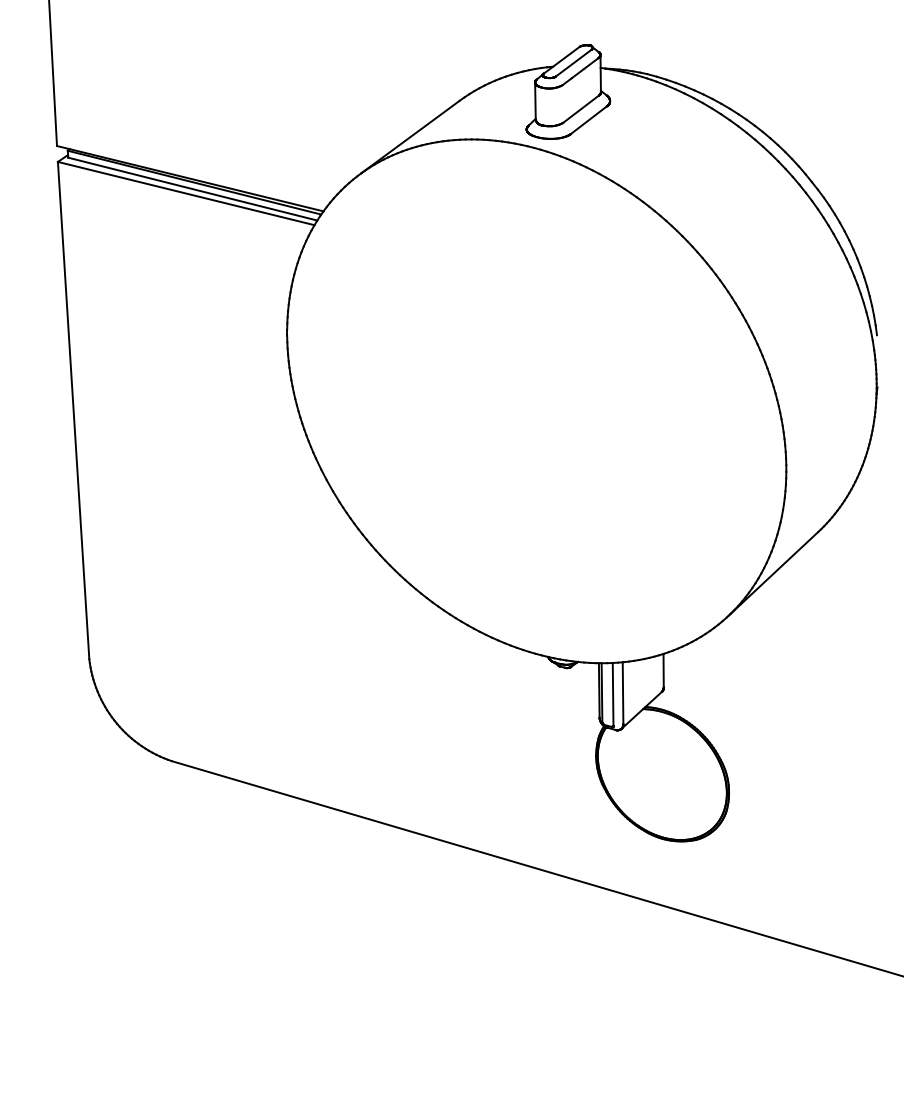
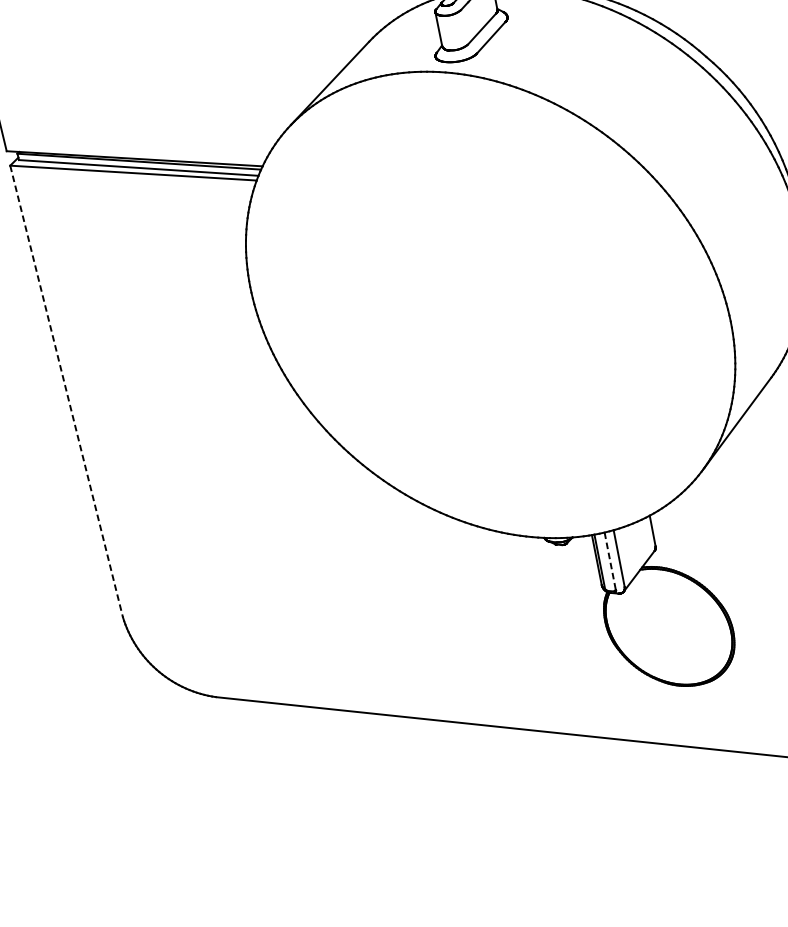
line: (73, 411) -> (66, 392), solid -> dashed
line: (613, 694) -> (610, 561), solid -> dashed

